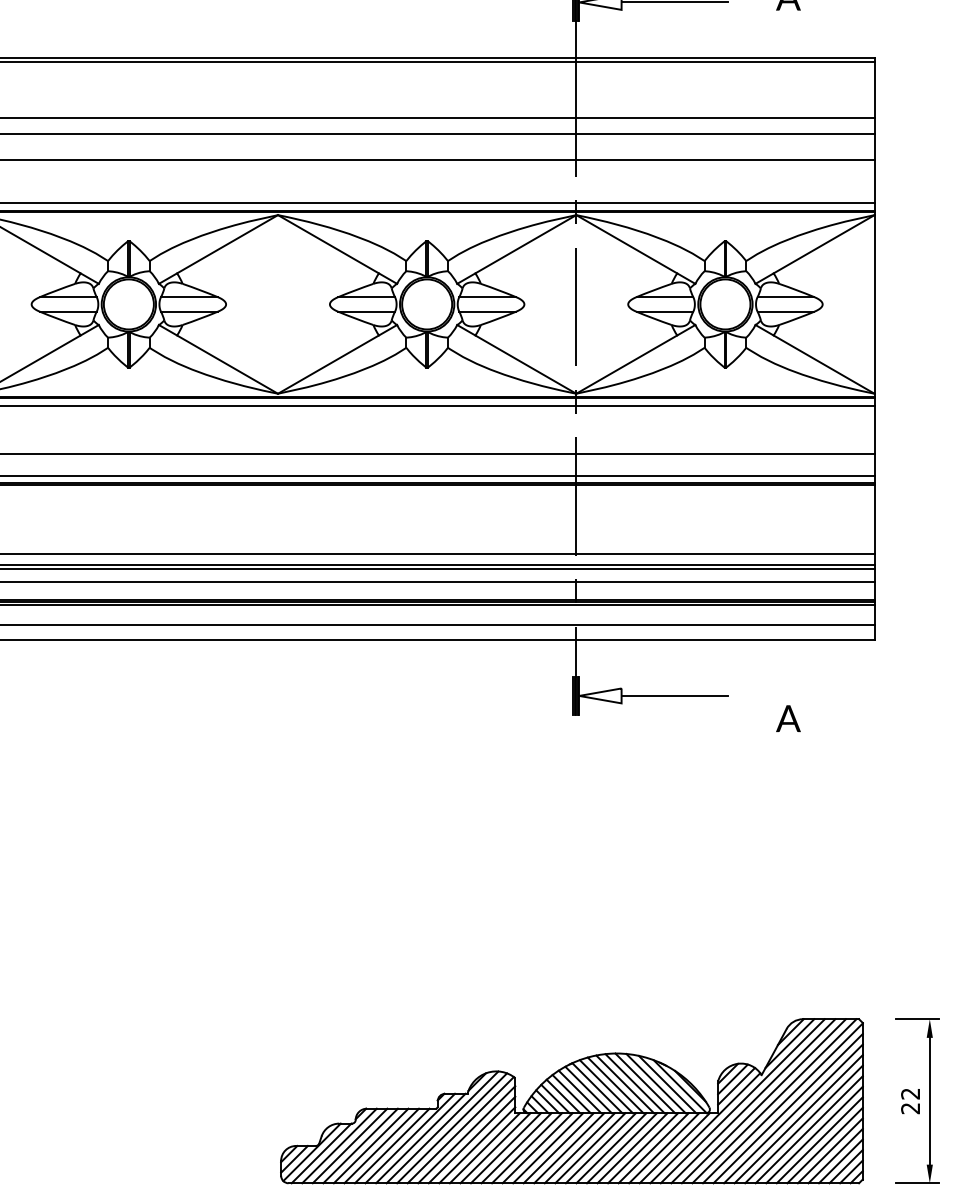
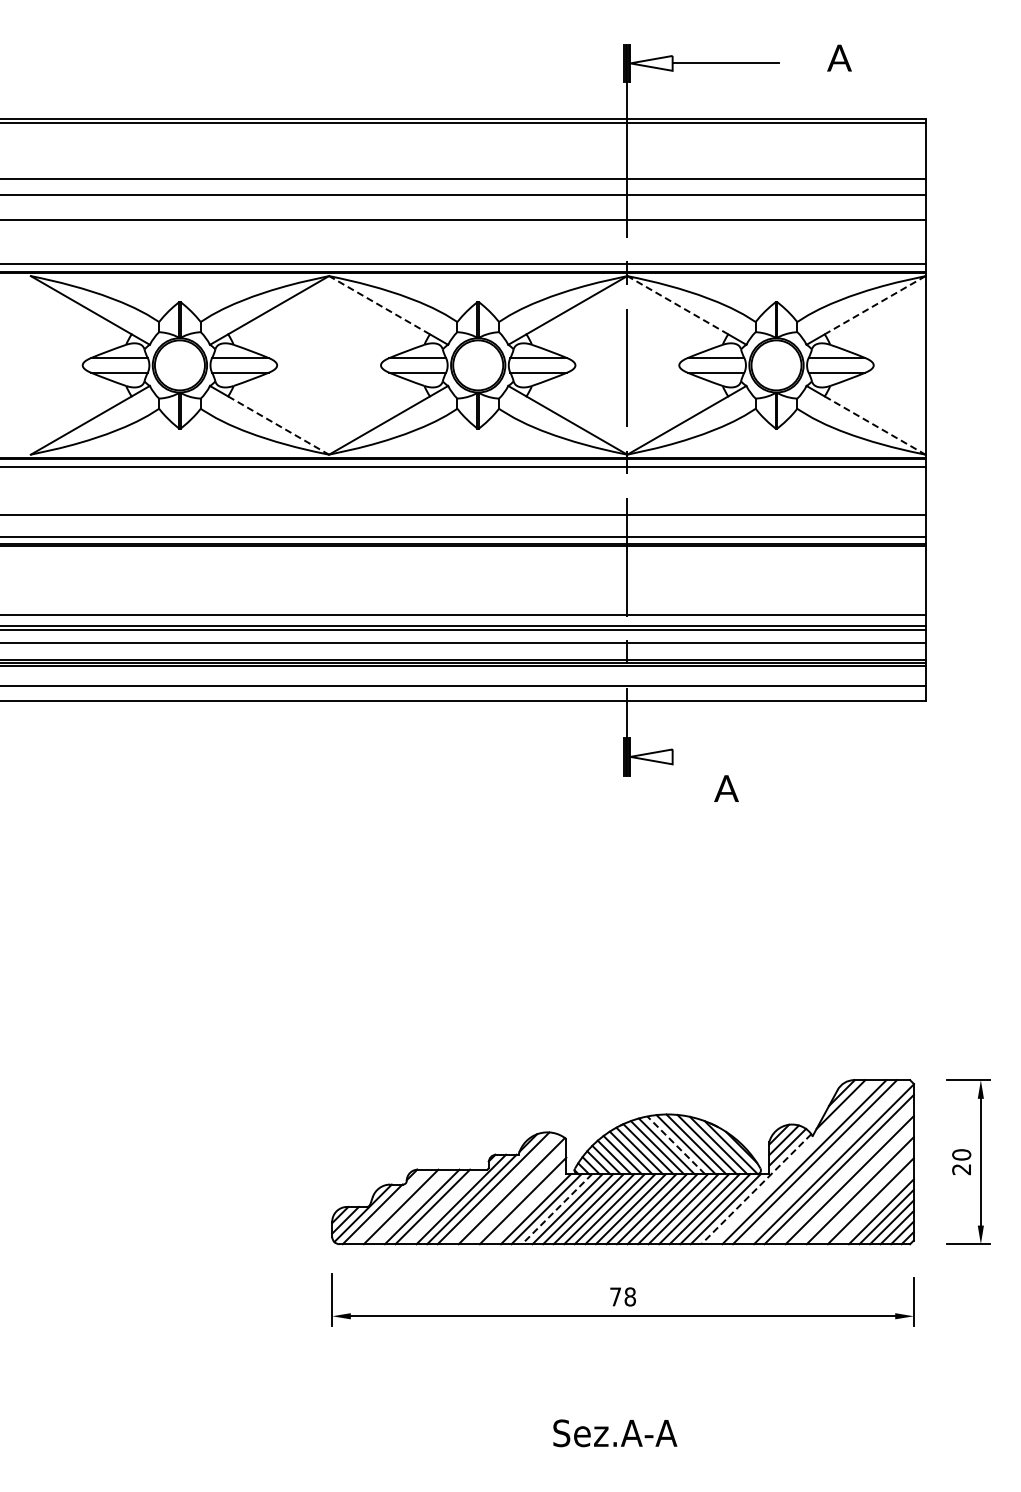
line: (328, 243) -> (379, 304), solid -> dashed
line: (626, 243) -> (677, 304), solid -> dashed
line: (823, 244) -> (874, 305), solid -> dashed
line: (228, 364) -> (279, 425), solid -> dashed
line: (824, 364) -> (875, 425), solid -> dashed
line: (674, 695) -> (725, 756), removed
text: (788, 718) -> (726, 788), moved
line: (625, 1084) -> (676, 1145), solid -> dashed
text: (910, 1093) -> (961, 1154), 22 -> 20
line: (742, 1101) -> (793, 1162), removed
line: (774, 1101) -> (825, 1162), removed
line: (793, 1113) -> (844, 1174), removed
line: (803, 1124) -> (854, 1185), removed
line: (452, 1128) -> (503, 1189), removed
line: (705, 1128) -> (756, 1189), solid -> dashed
line: (466, 1134) -> (517, 1195), removed
line: (814, 1134) -> (865, 1195), removed
line: (339, 1145) -> (390, 1206), removed
line: (360, 1145) -> (411, 1206), removed
line: (392, 1145) -> (443, 1206), removed
line: (477, 1145) -> (528, 1206), removed
line: (824, 1145) -> (875, 1206), removed
line: (506, 1148) -> (557, 1209), solid -> dashed

